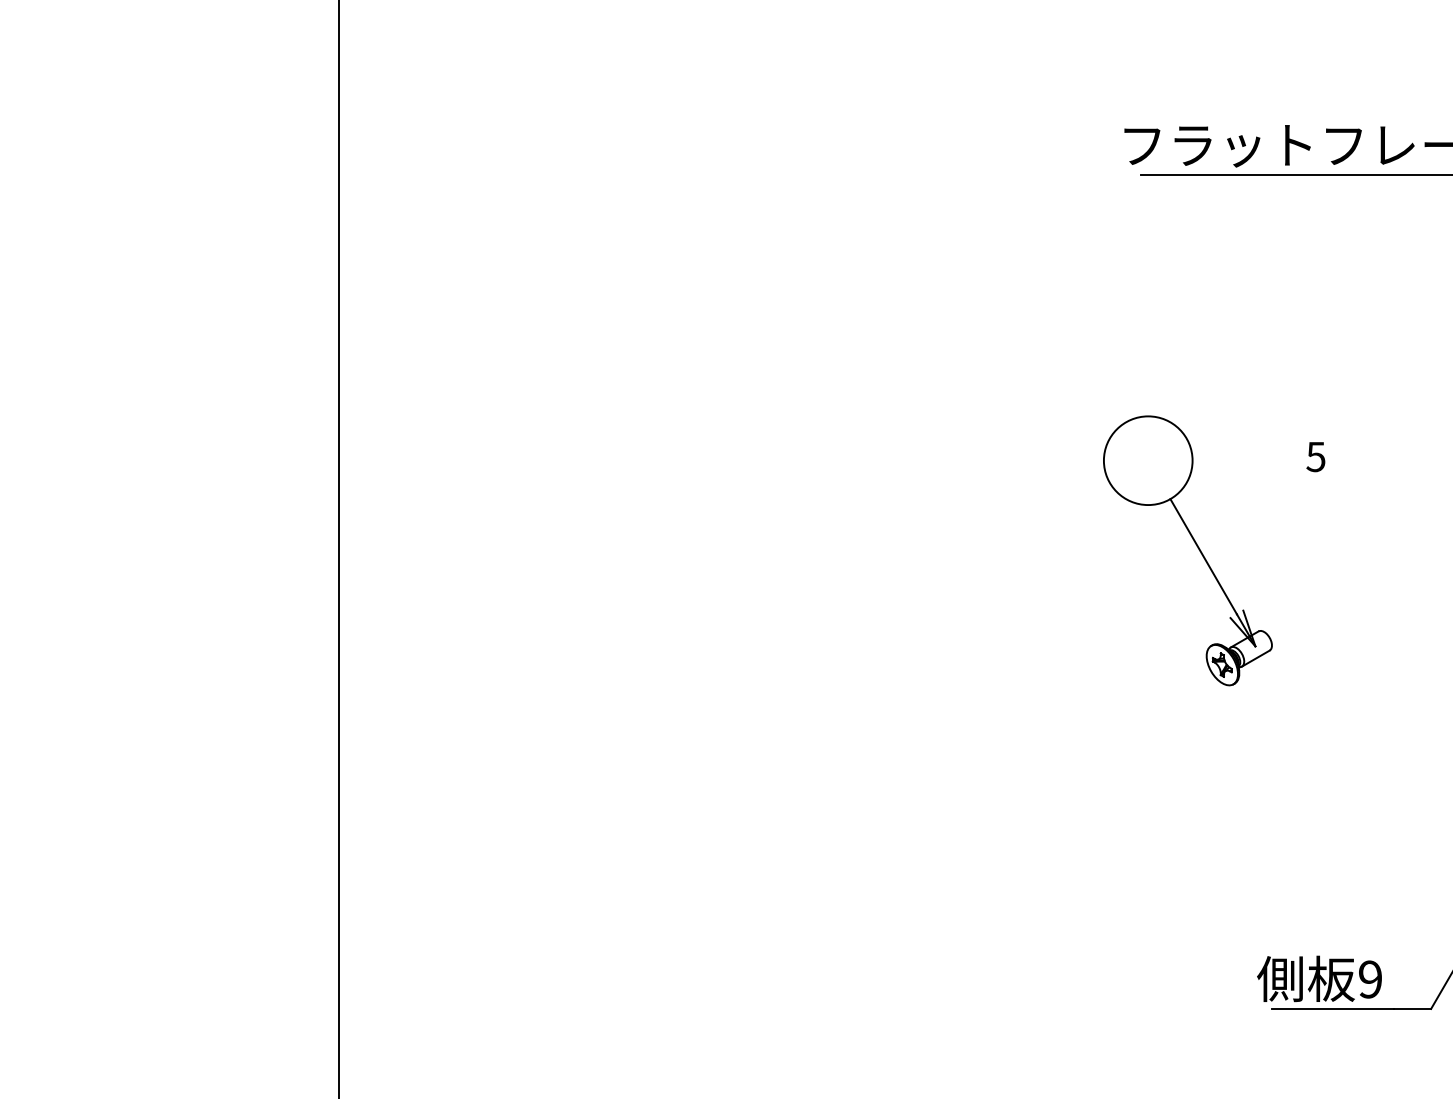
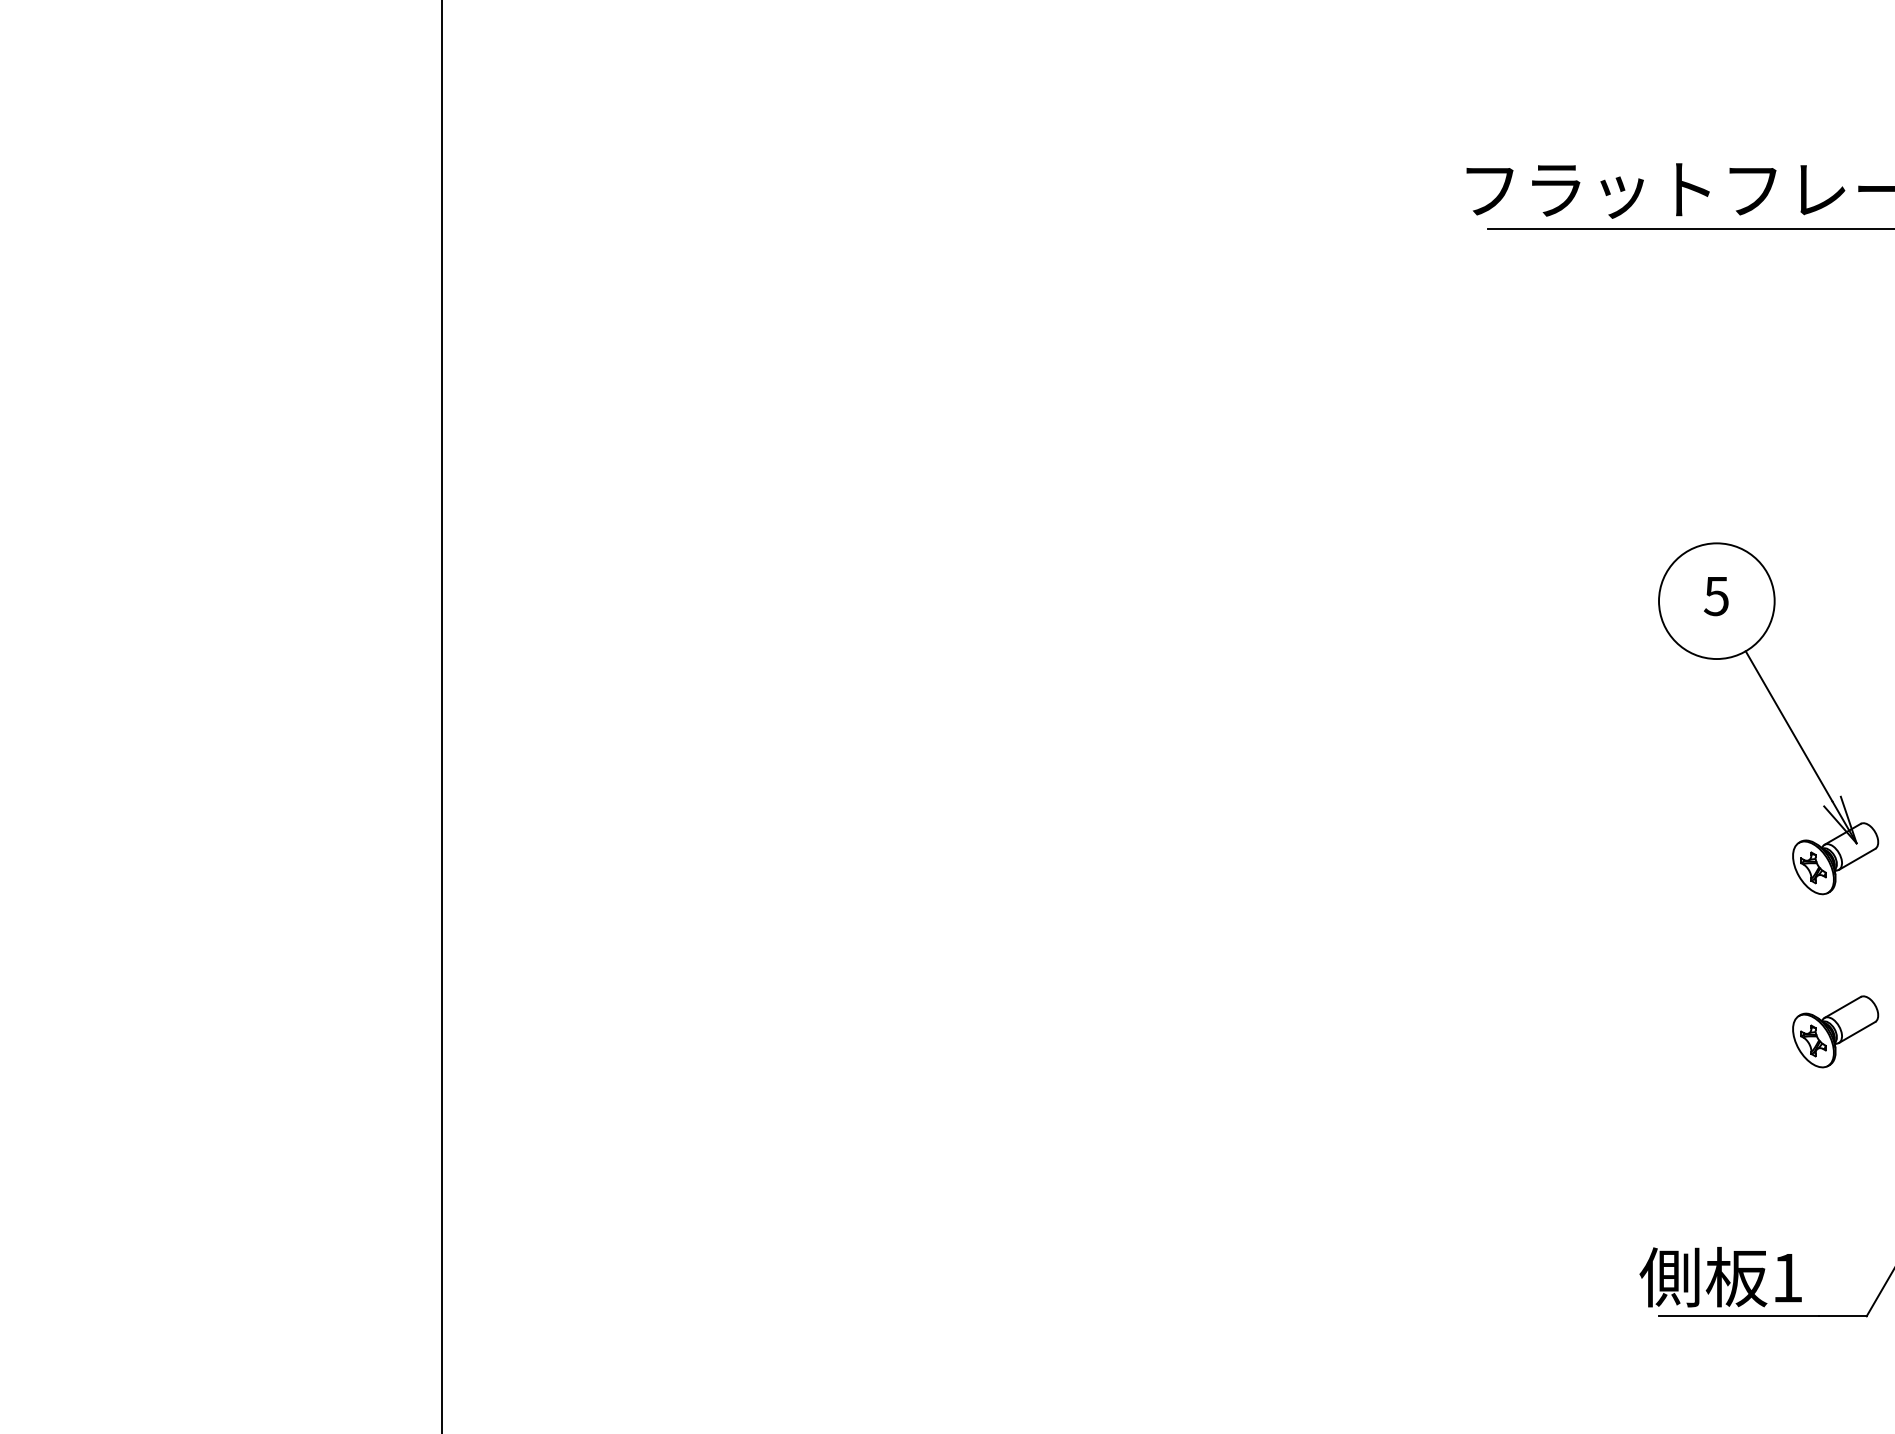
part: (1196, 546) -> (1779, 713), moved
part: (1406, 790) -> (1834, 1031), added
text: (1370, 979) -> (1787, 1277), 9 -> 1

